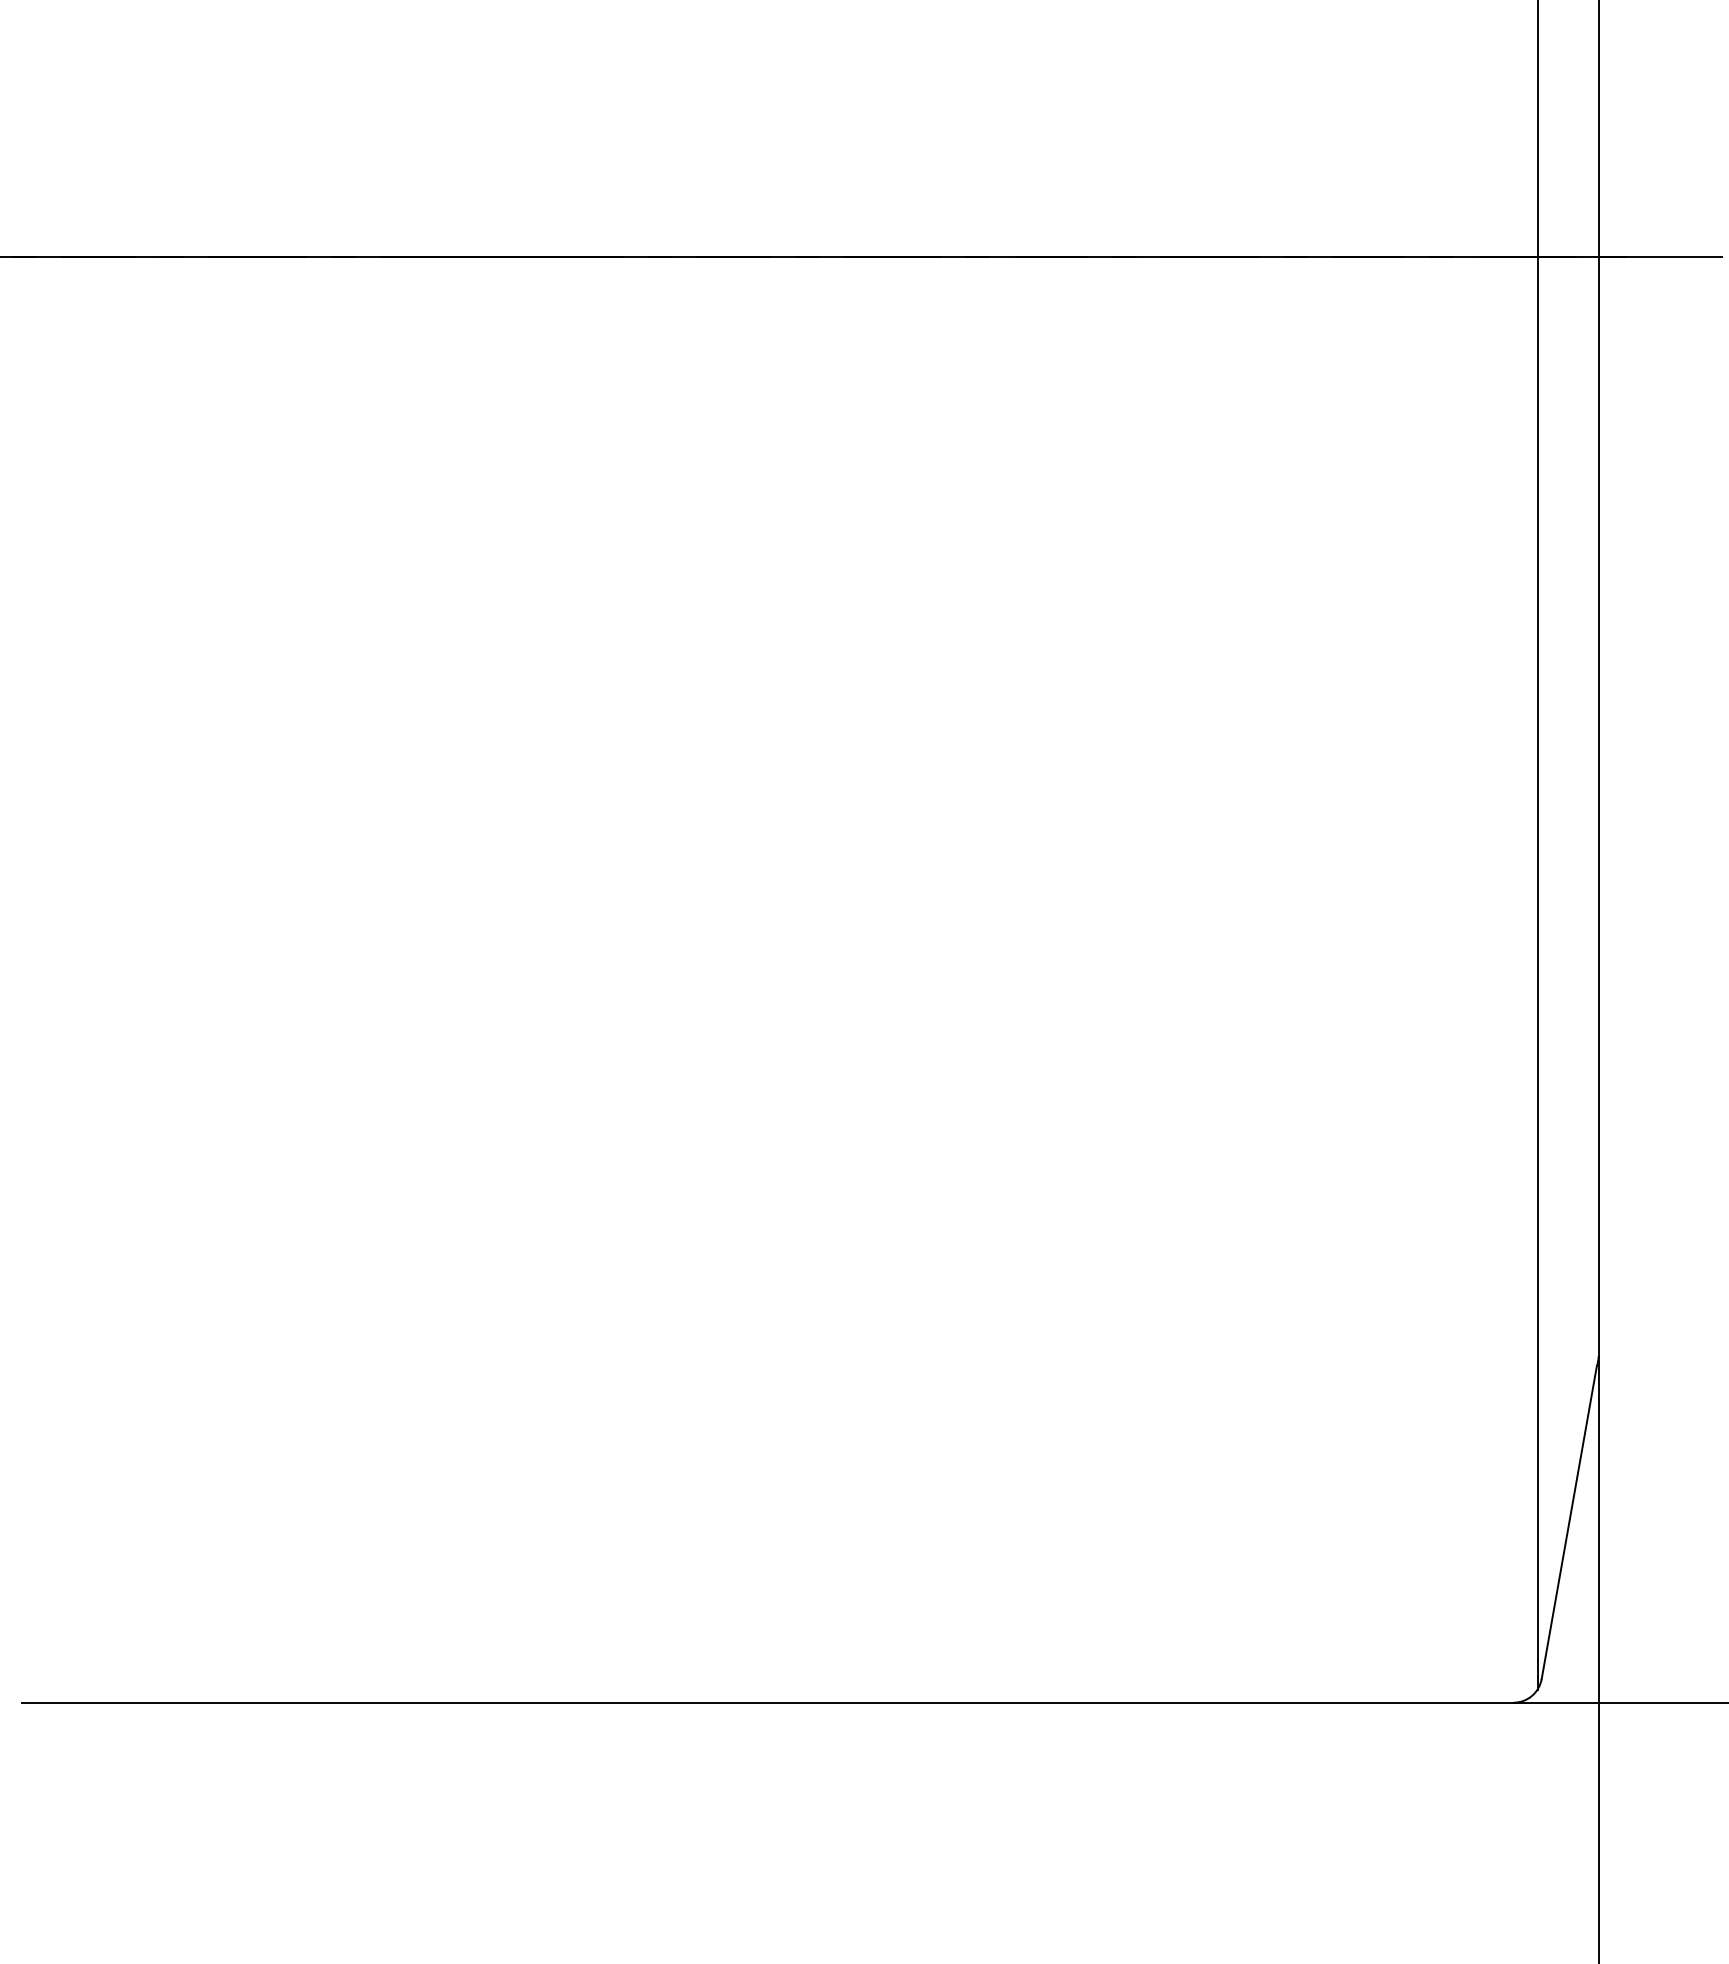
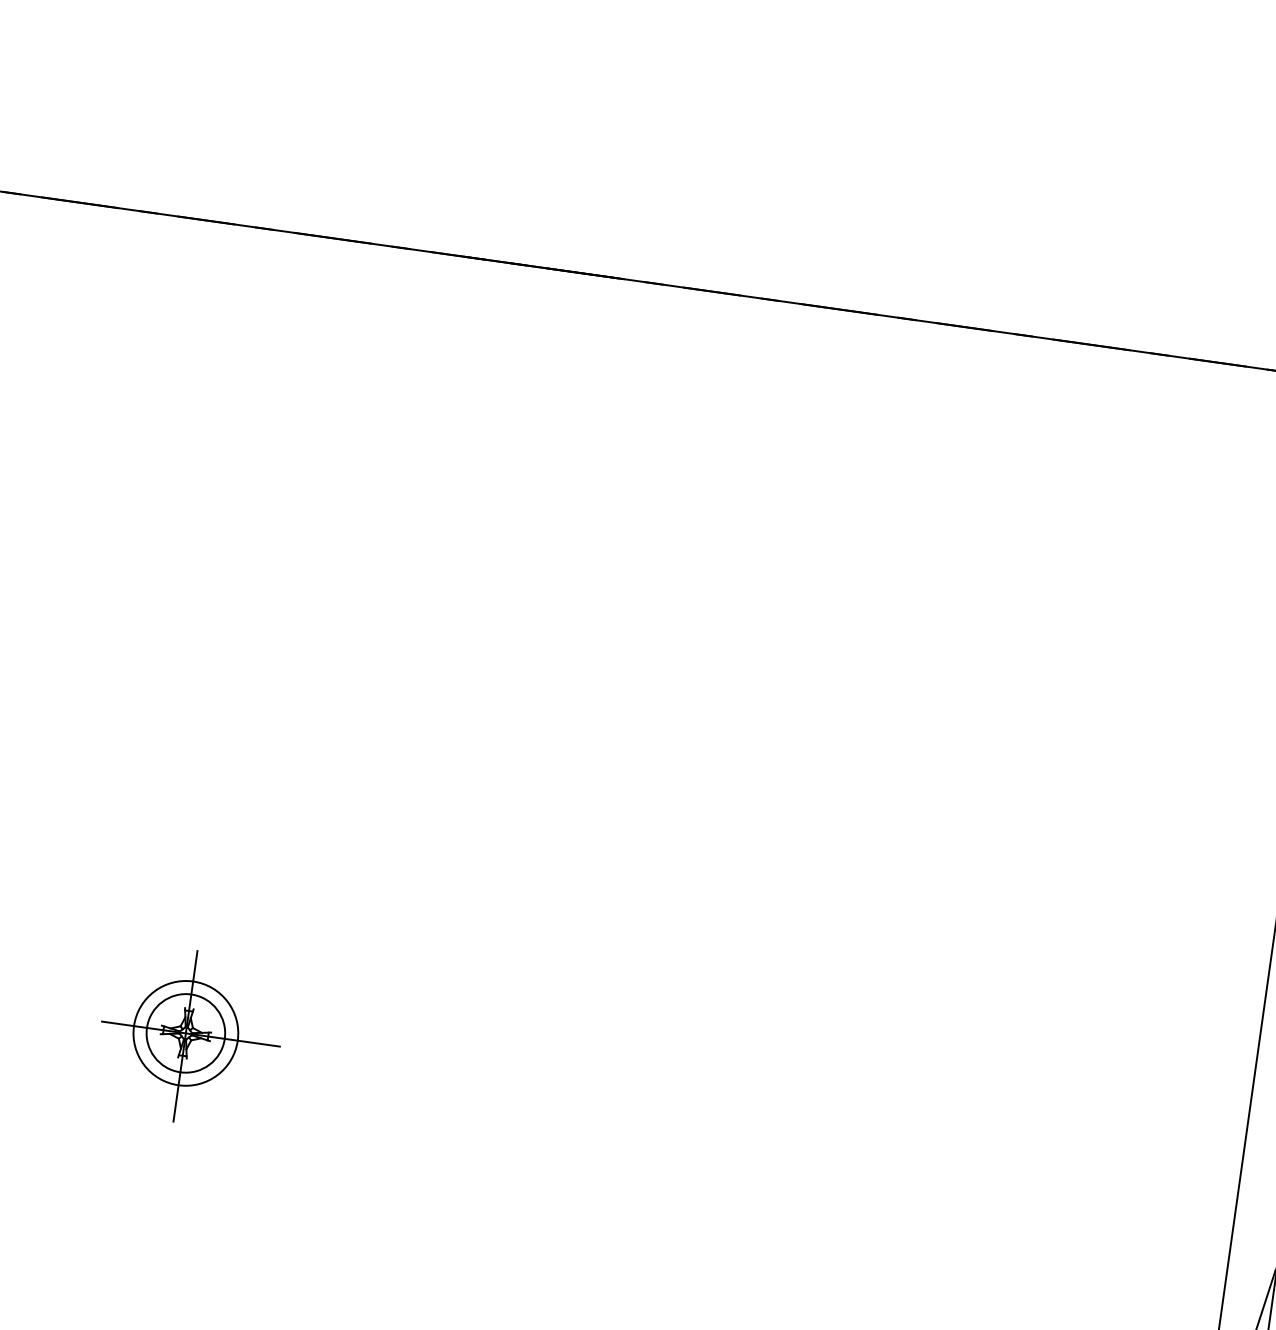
part: (219, 1265) -> (190, 1036), added

